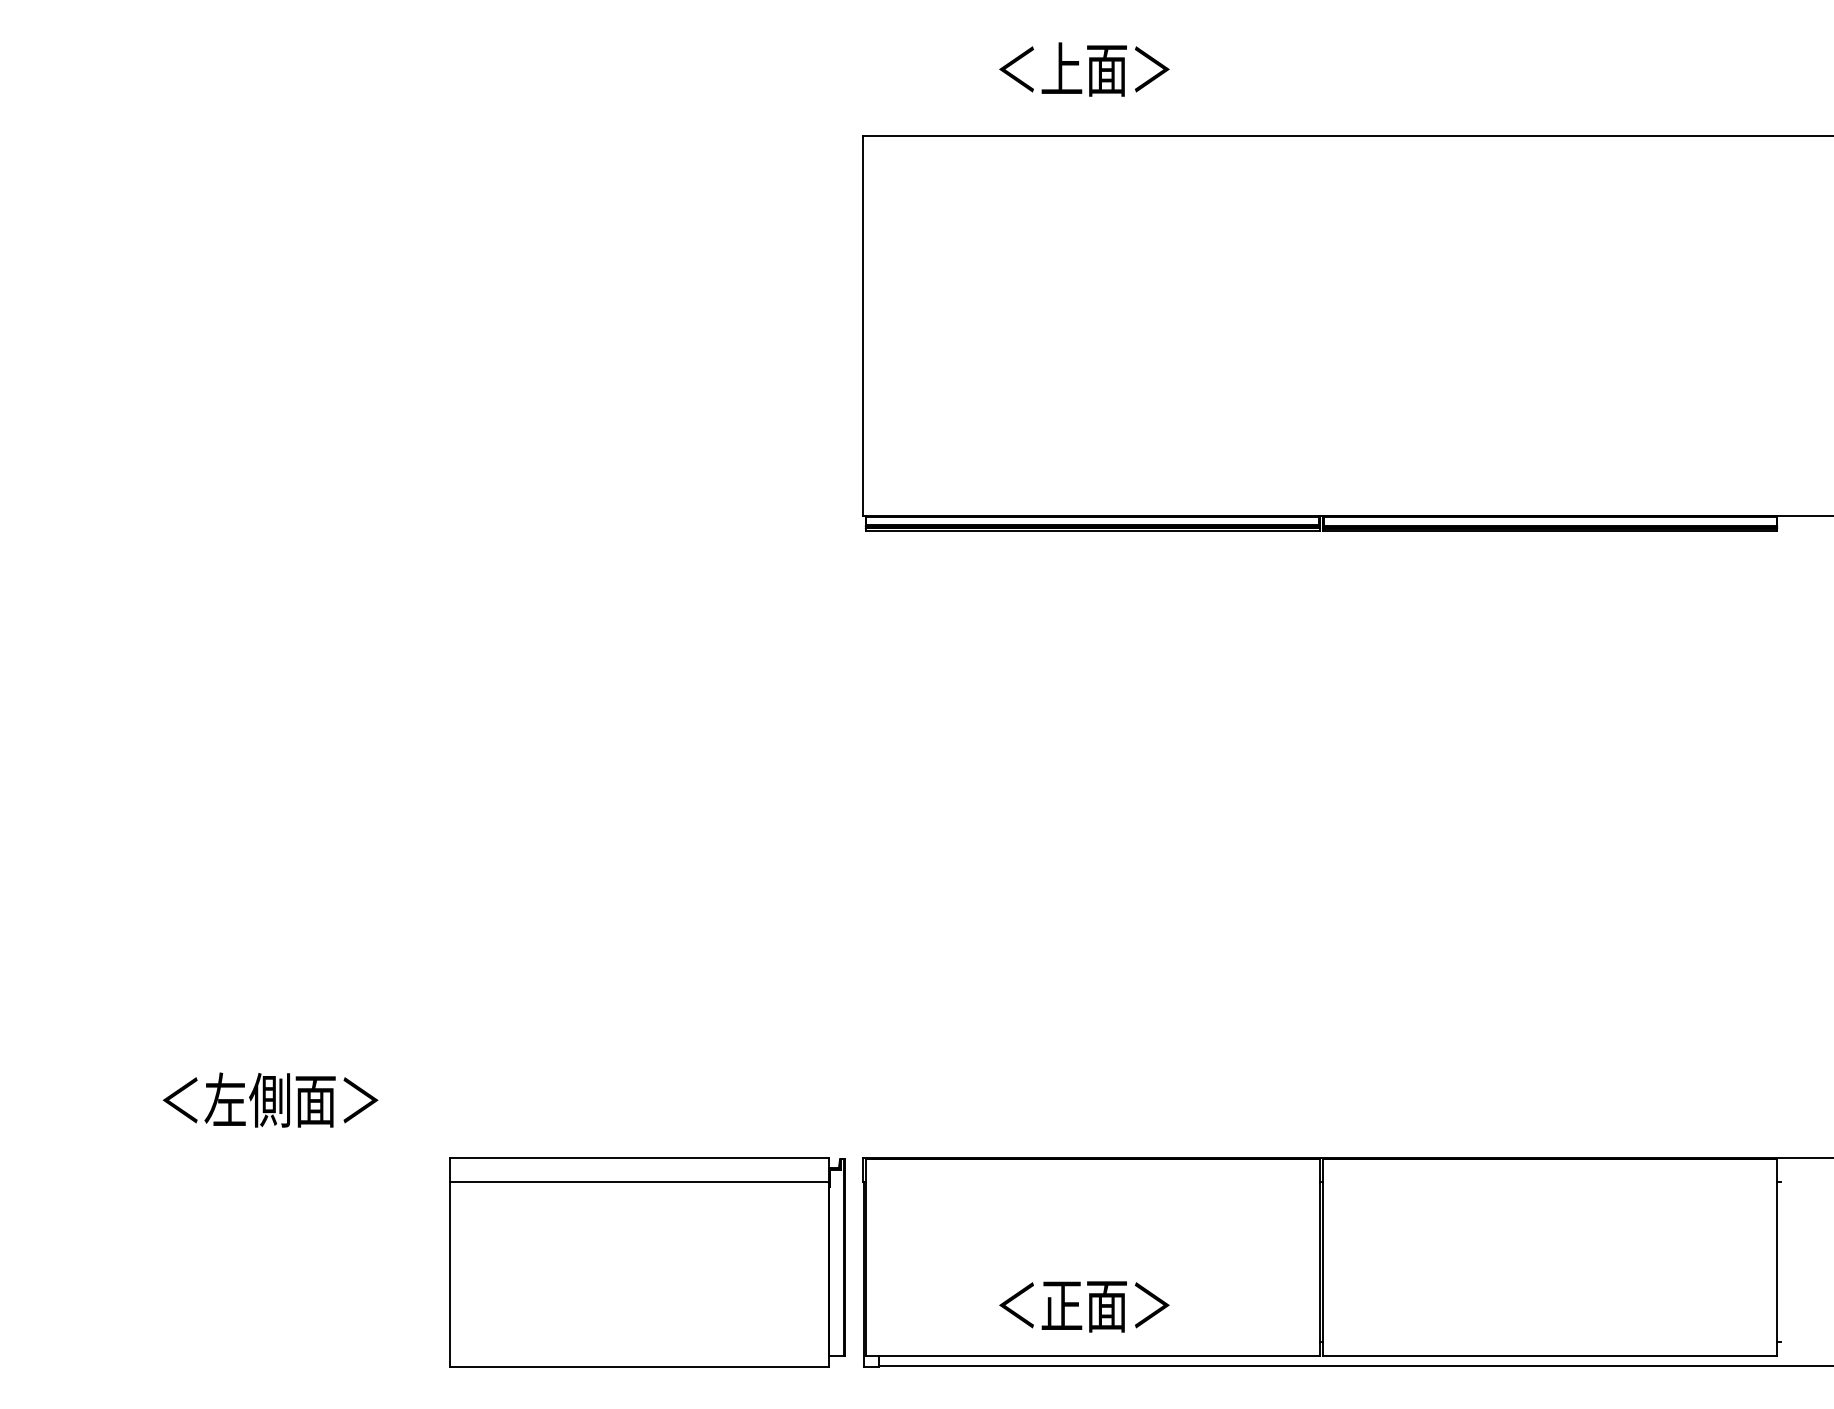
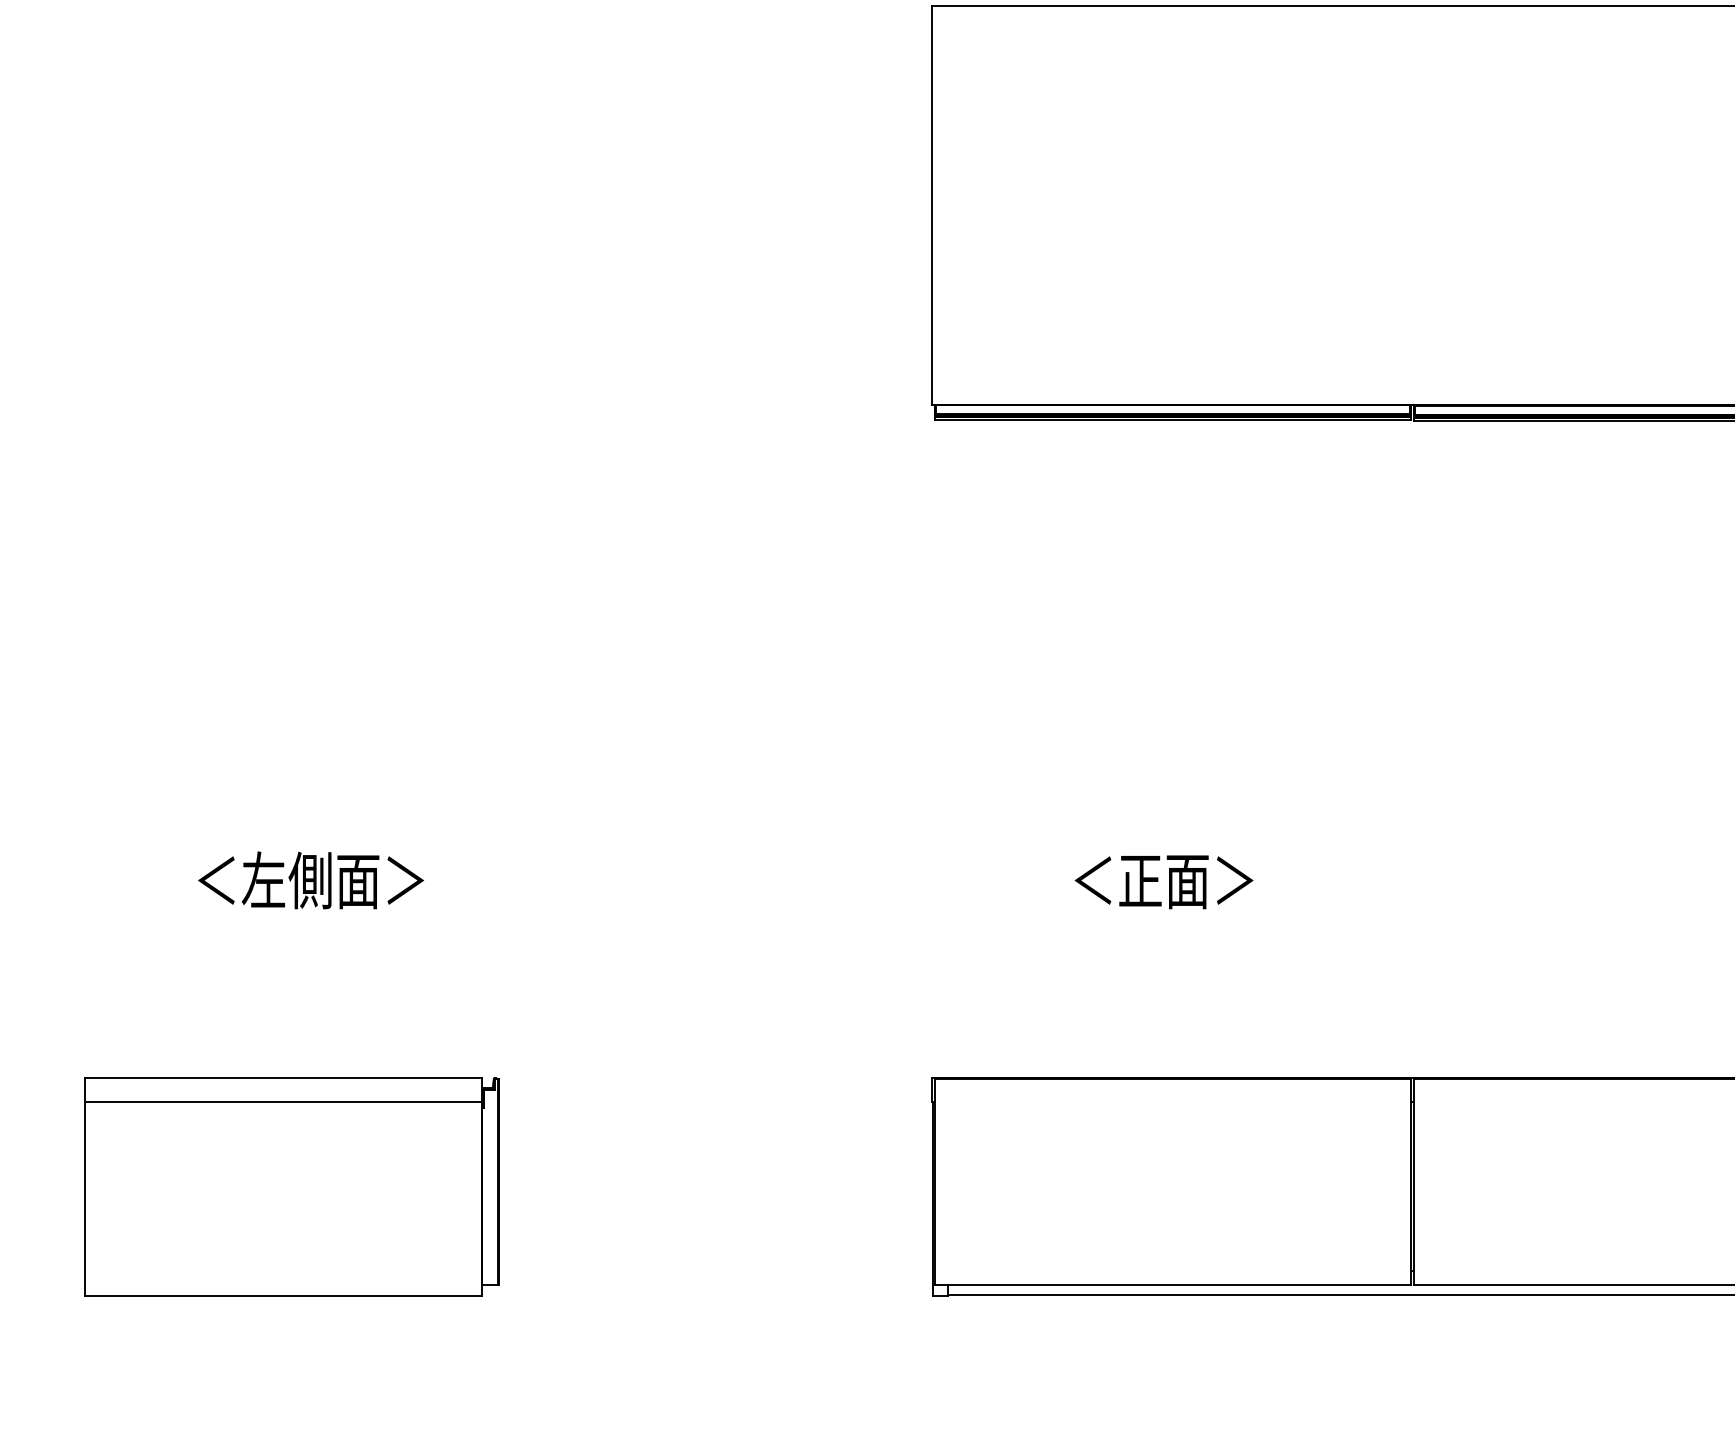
text: (270, 1099) -> (310, 879), moved
part: (647, 1262) -> (292, 1186), moved
text: (1084, 1306) -> (1164, 881), moved

